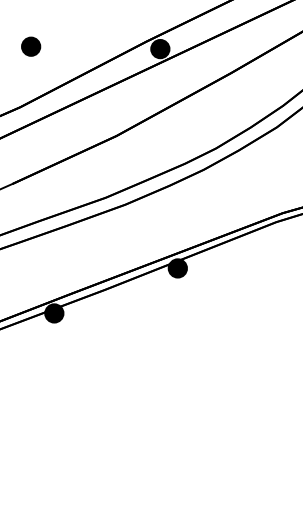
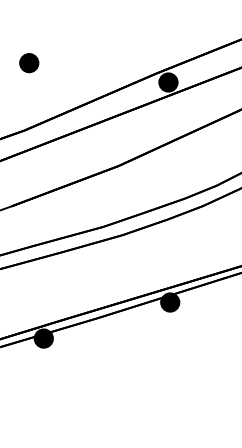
part: (31, 46) -> (29, 62), moved

